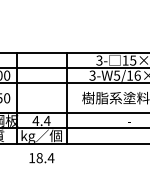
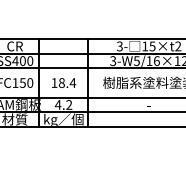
text: (47, 120) -> (69, 104), 4.4 -> 4.2
text: (42, 157) -> (64, 82), moved

